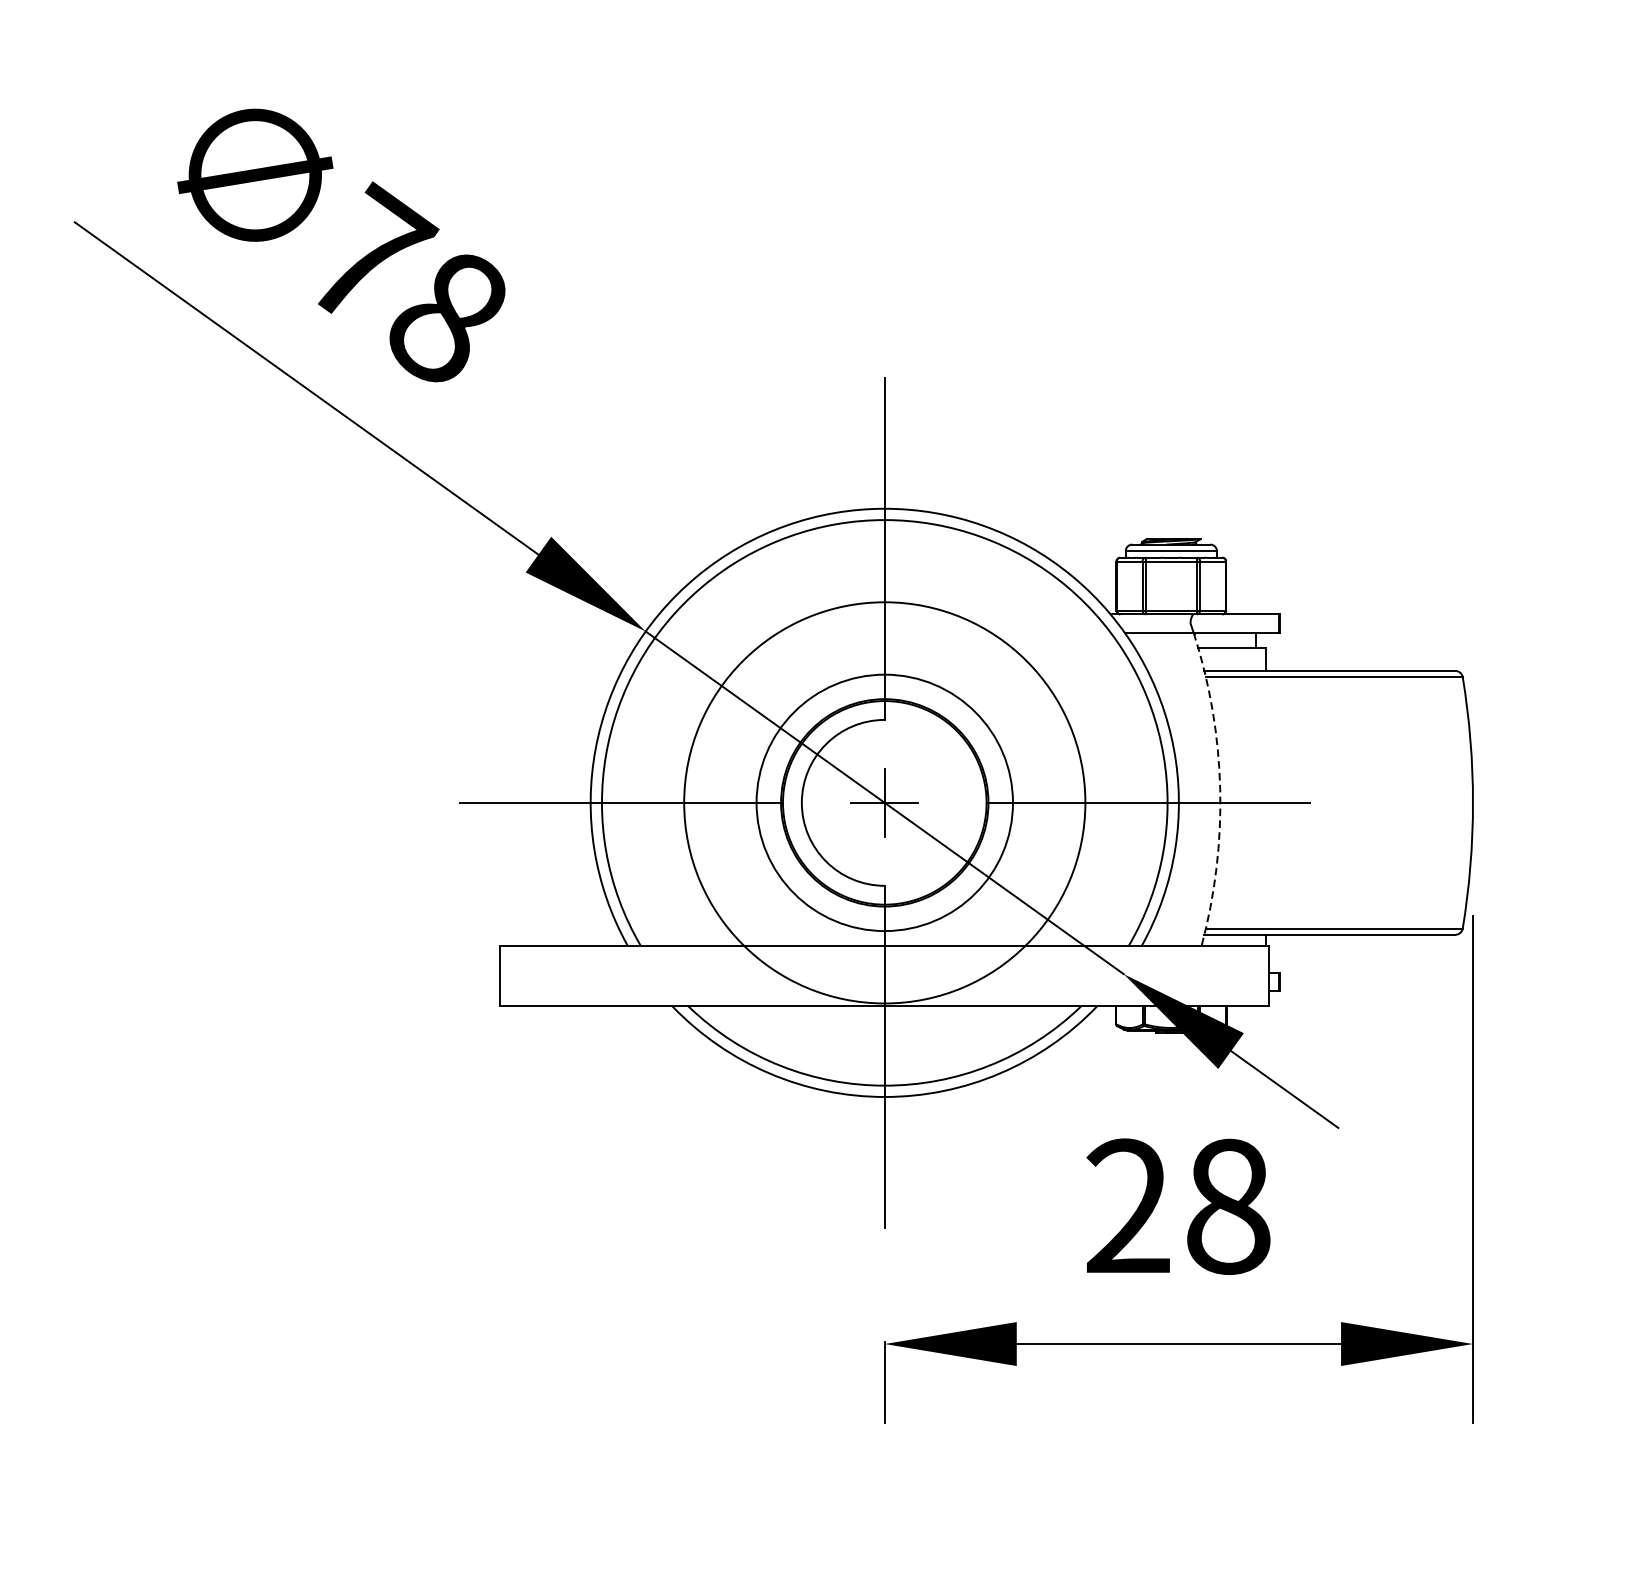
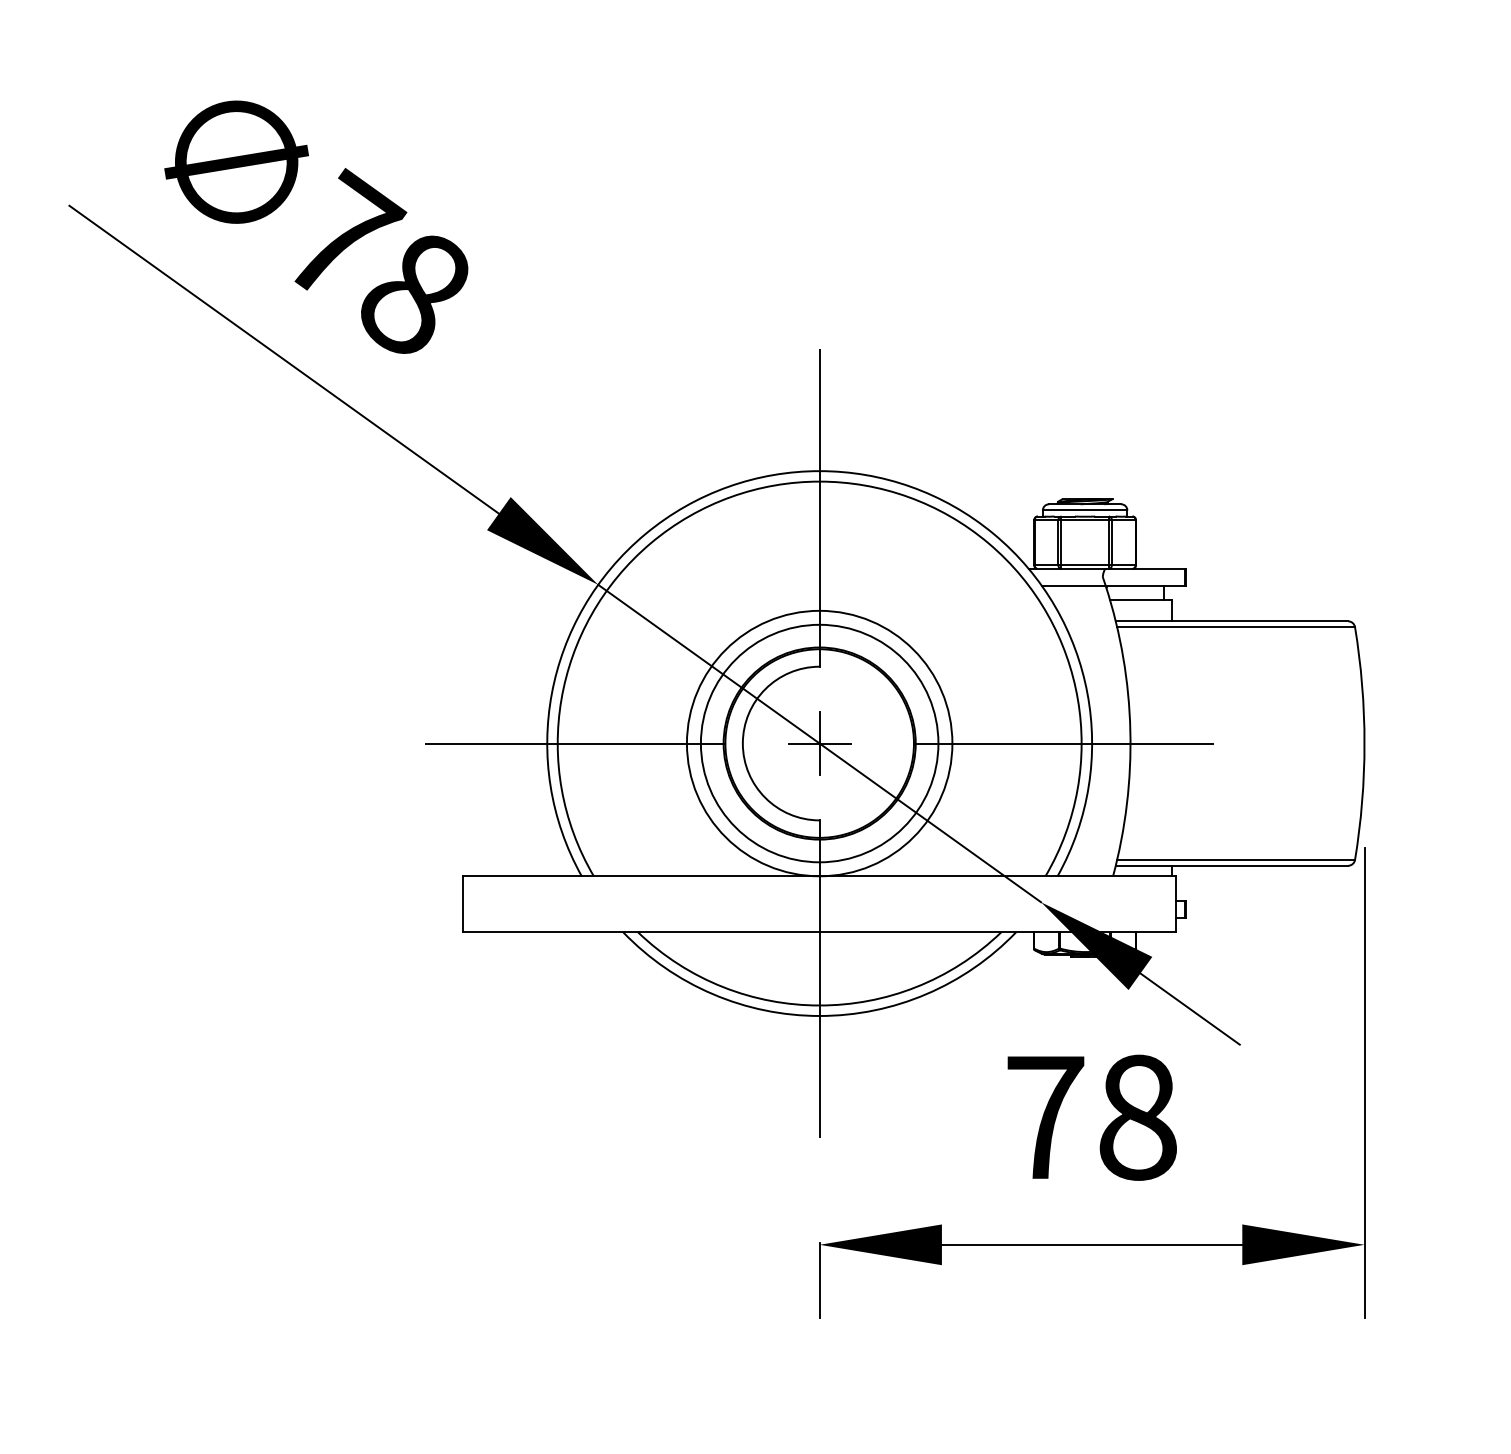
arc: (1220, 788) -> (1130, 730), dashed -> solid
circle: (884, 802) -> (819, 743), size x0.71
text: (1128, 1205) -> (1045, 1116), 28 -> 78

